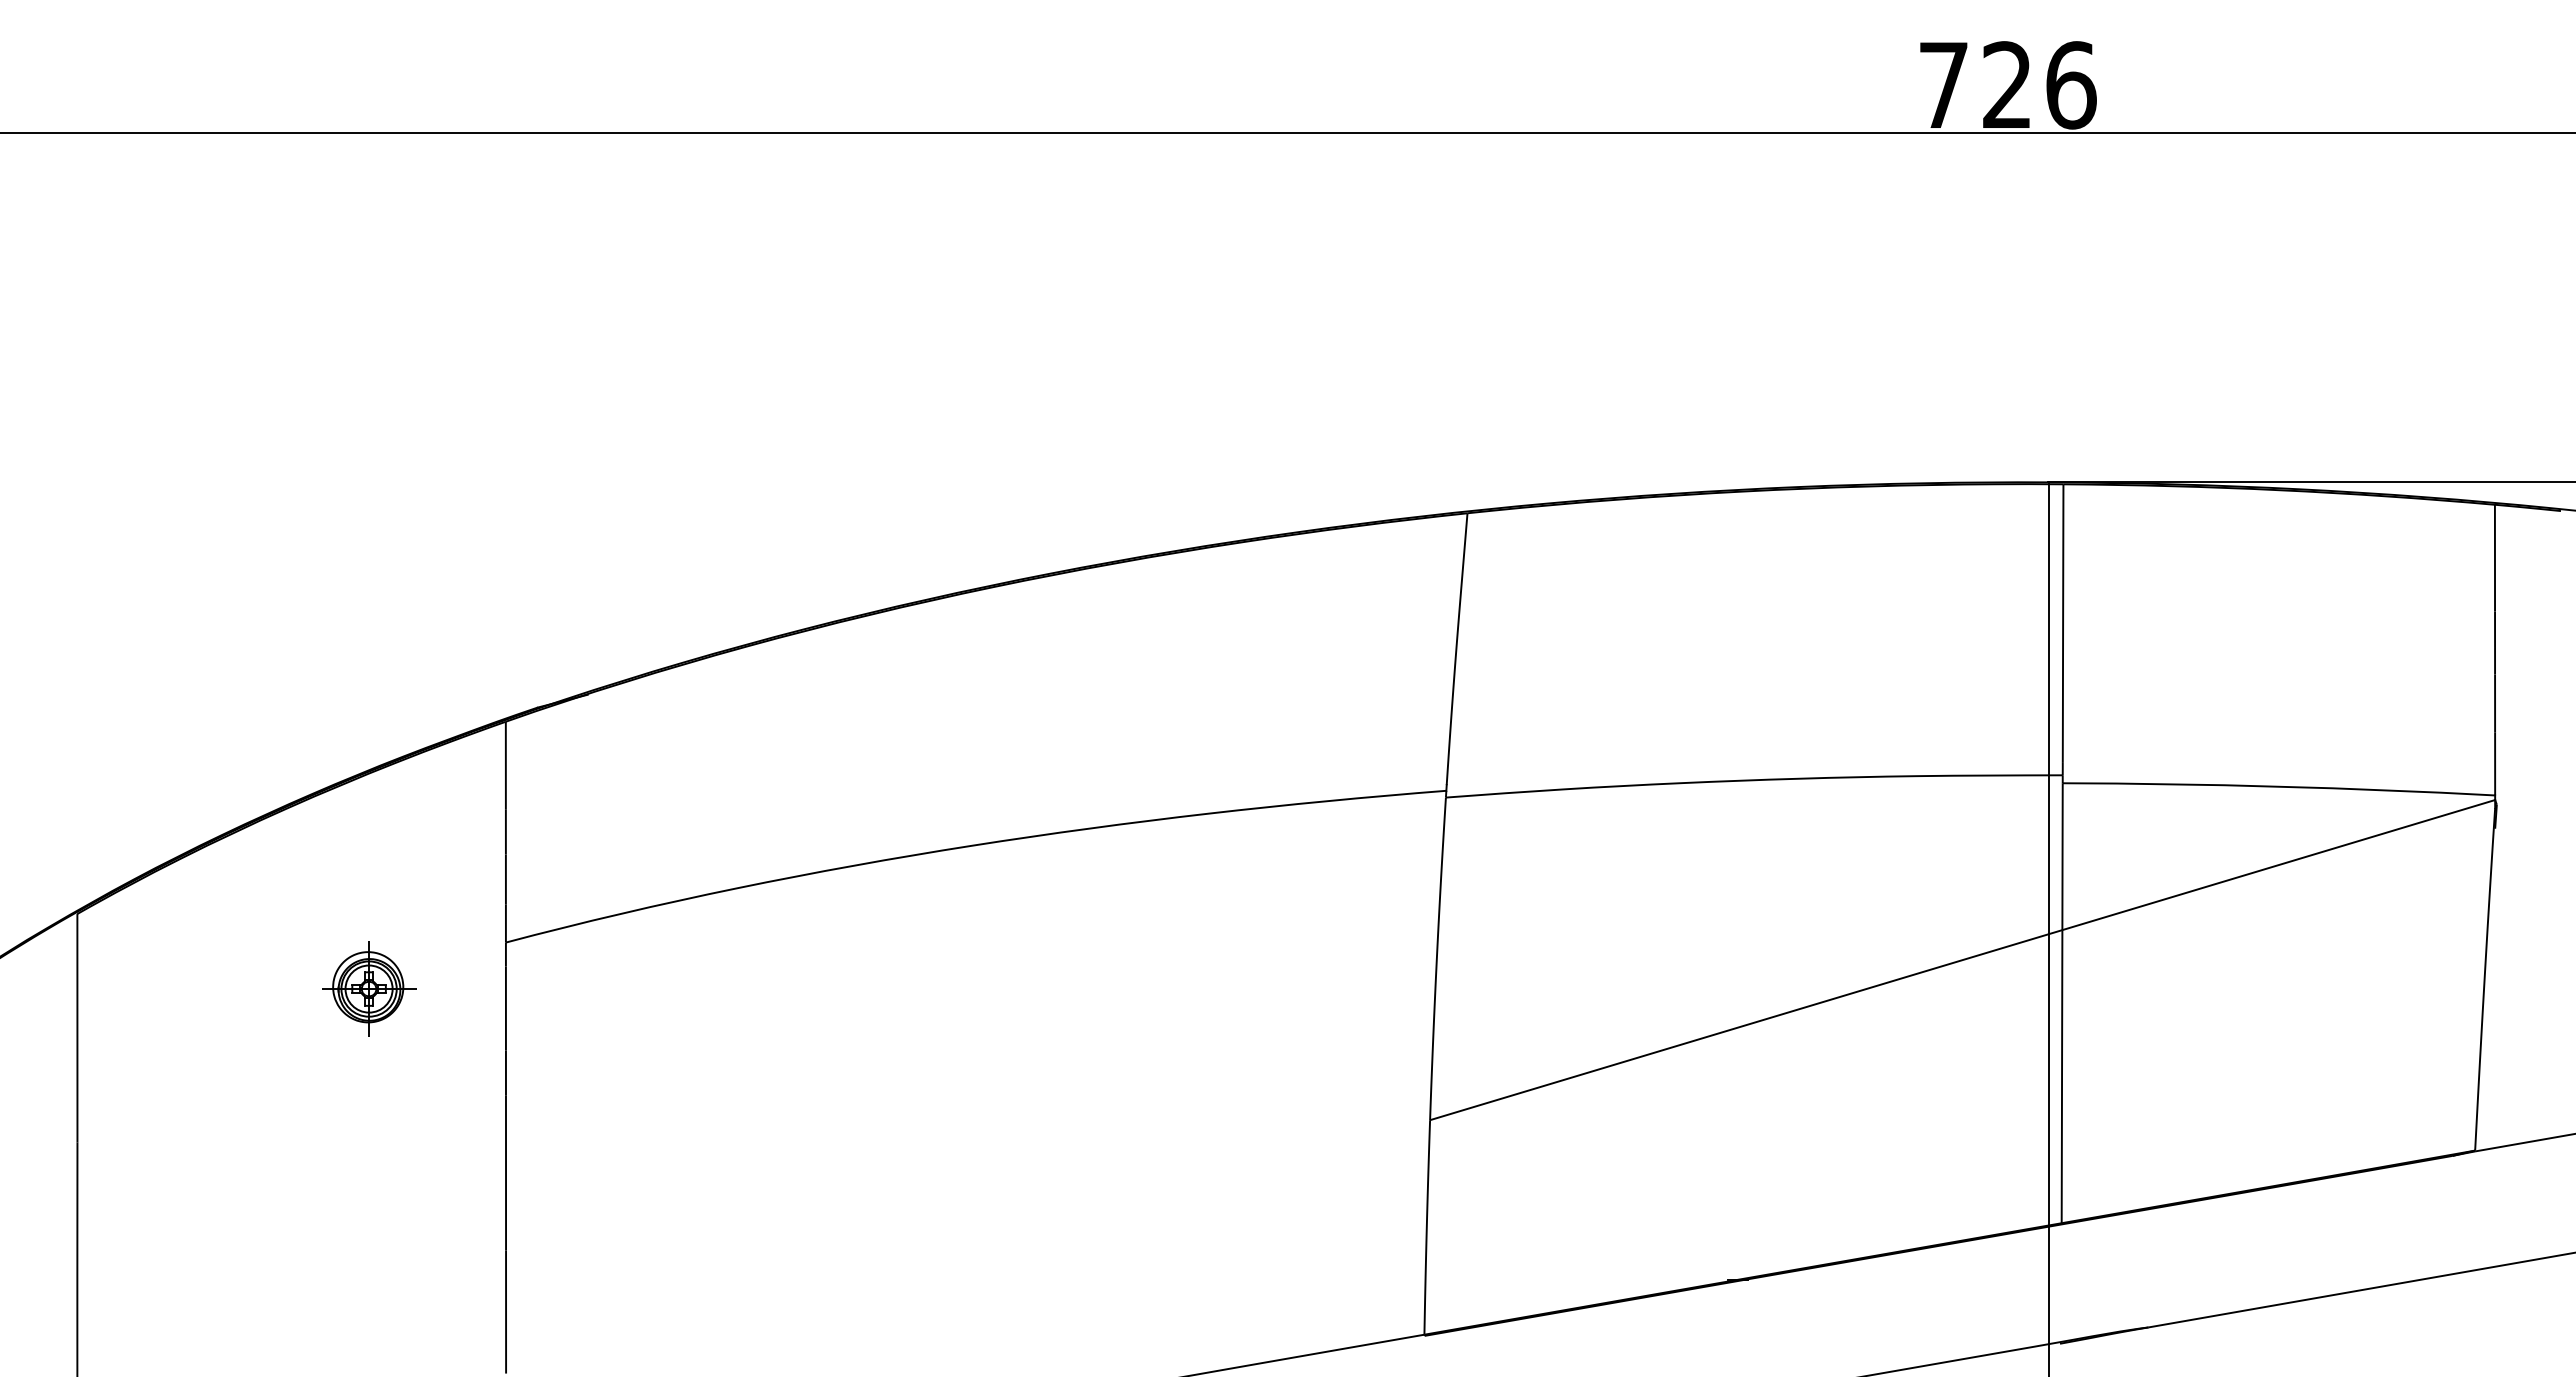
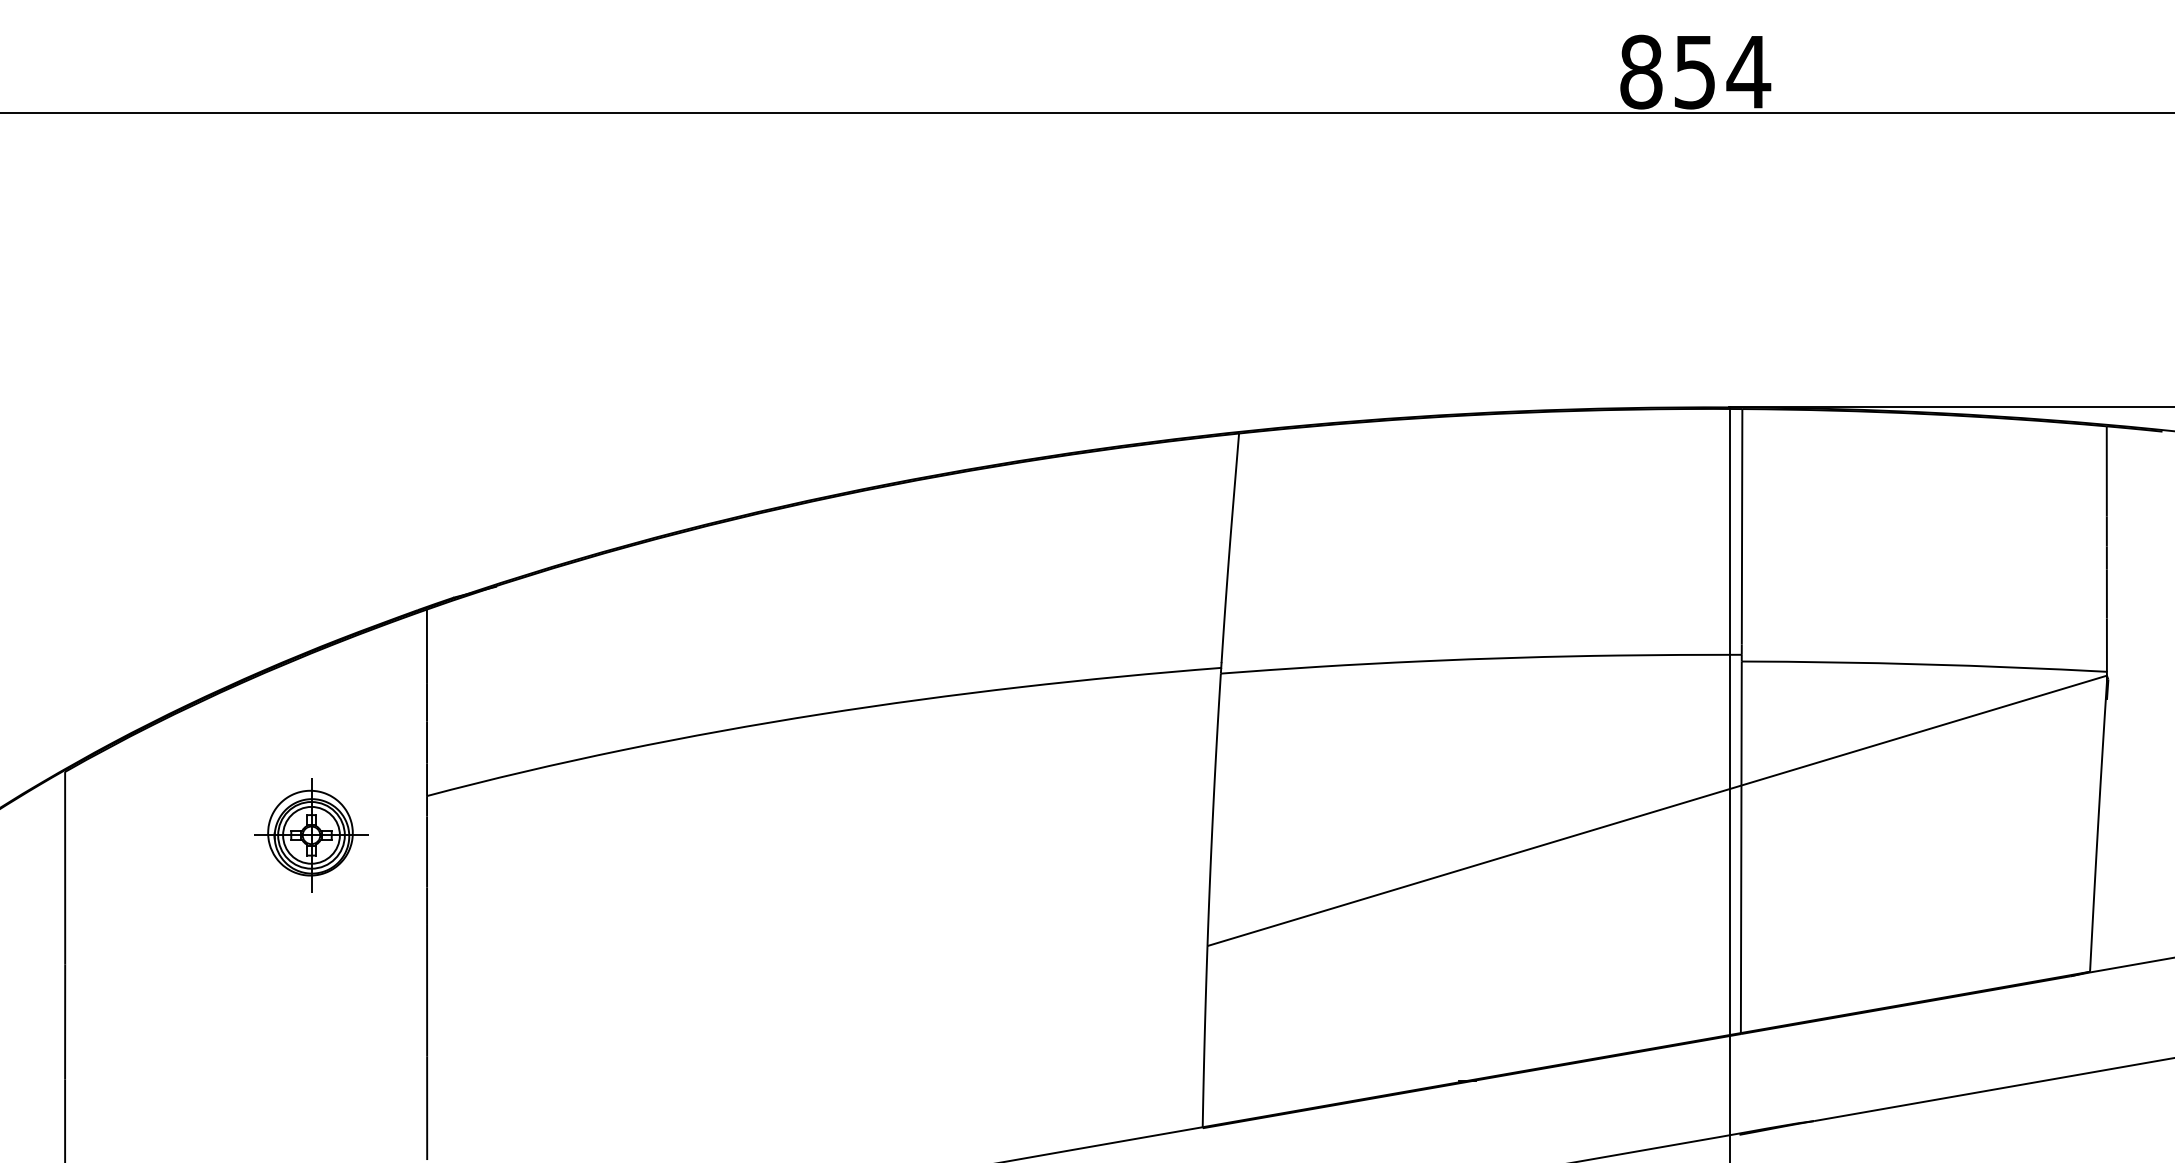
text: (2008, 85) -> (1695, 72), 726 -> 854
part: (368, 988) -> (310, 834), size x1.43

